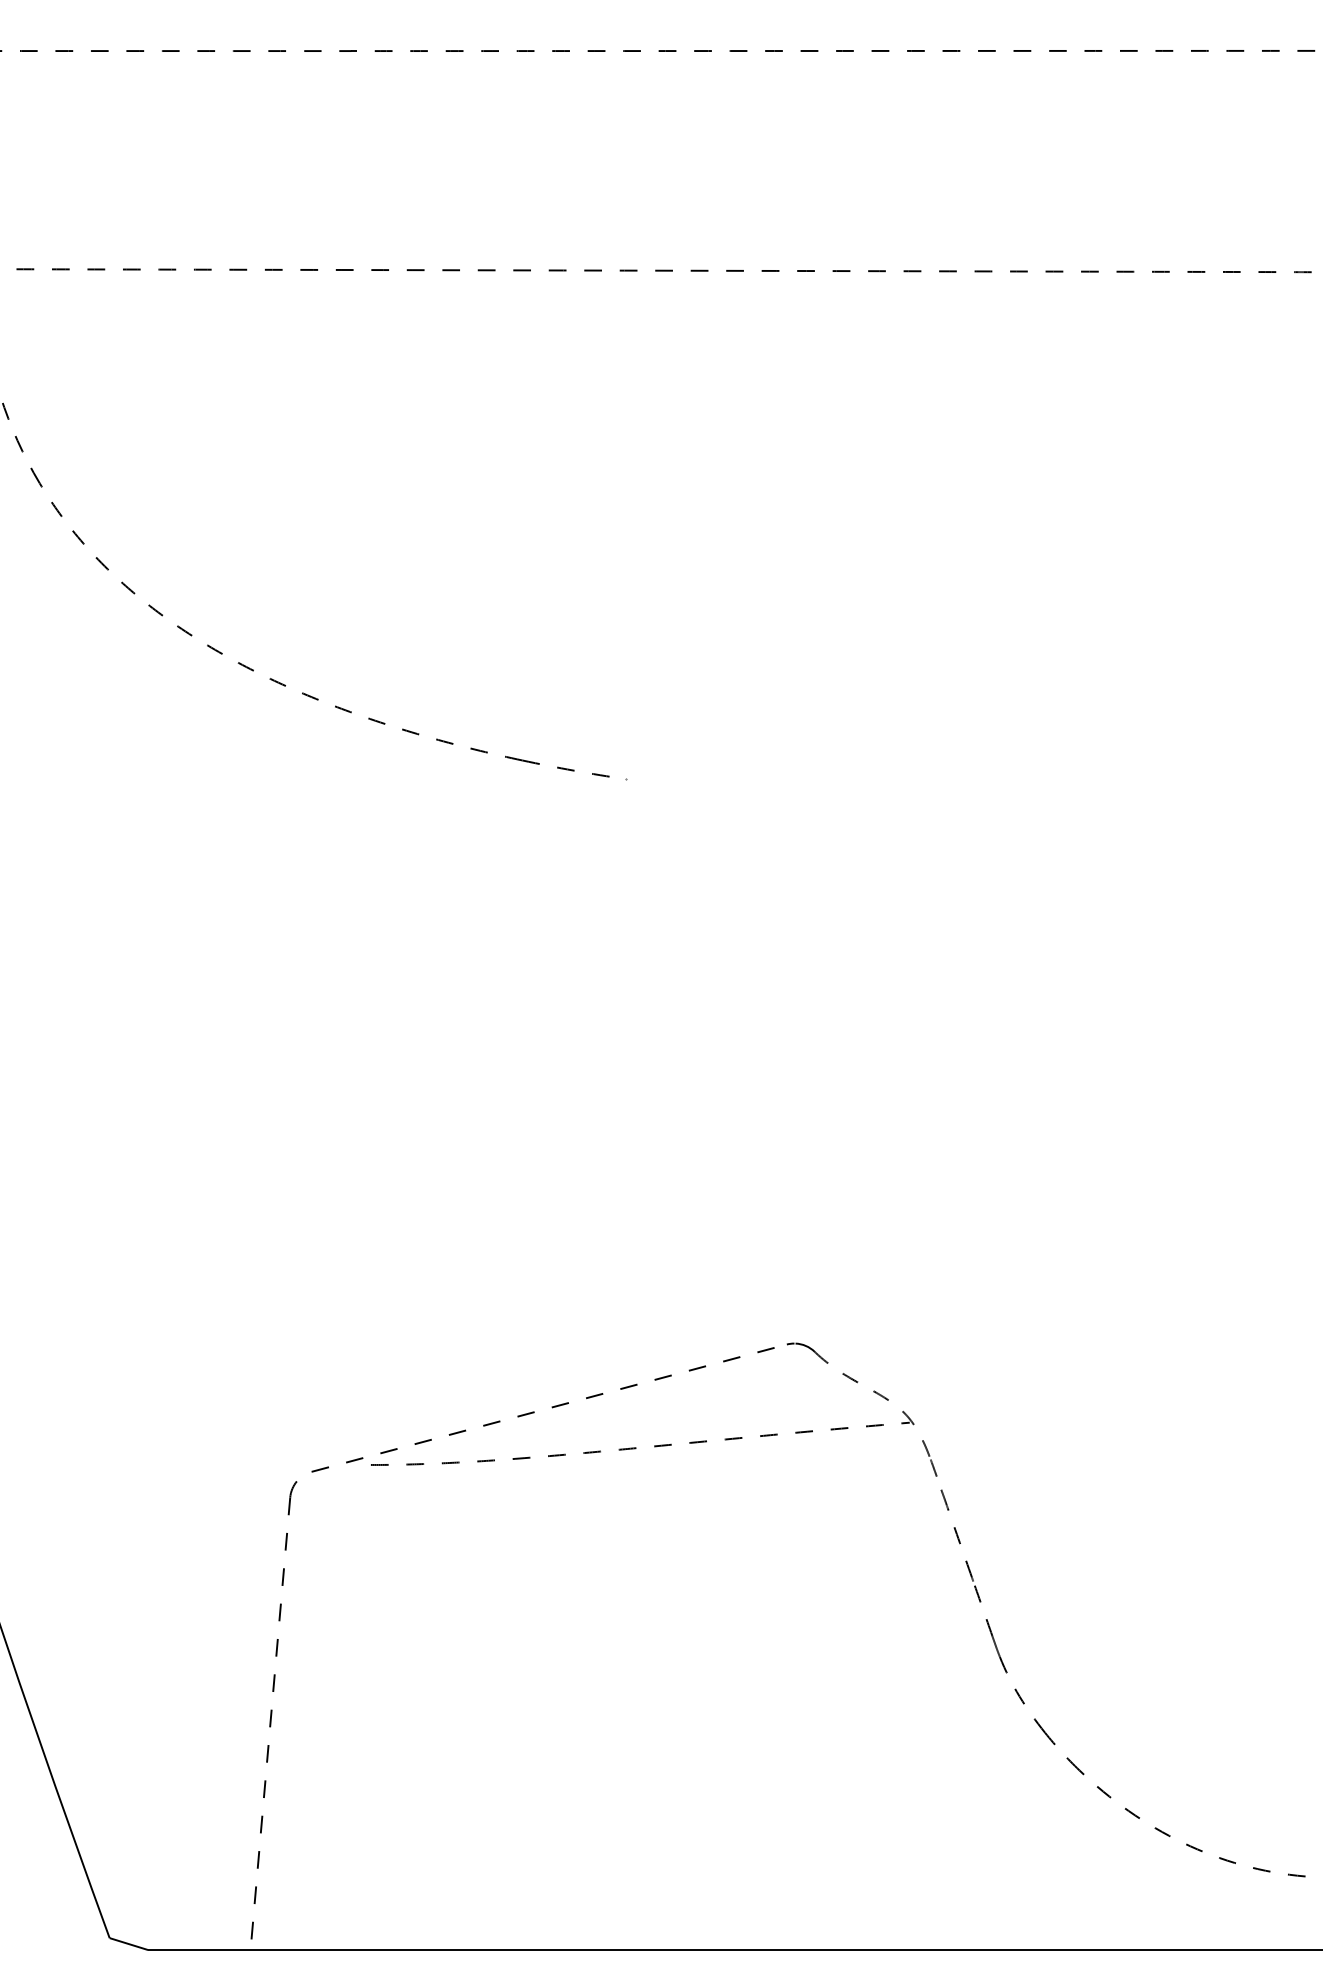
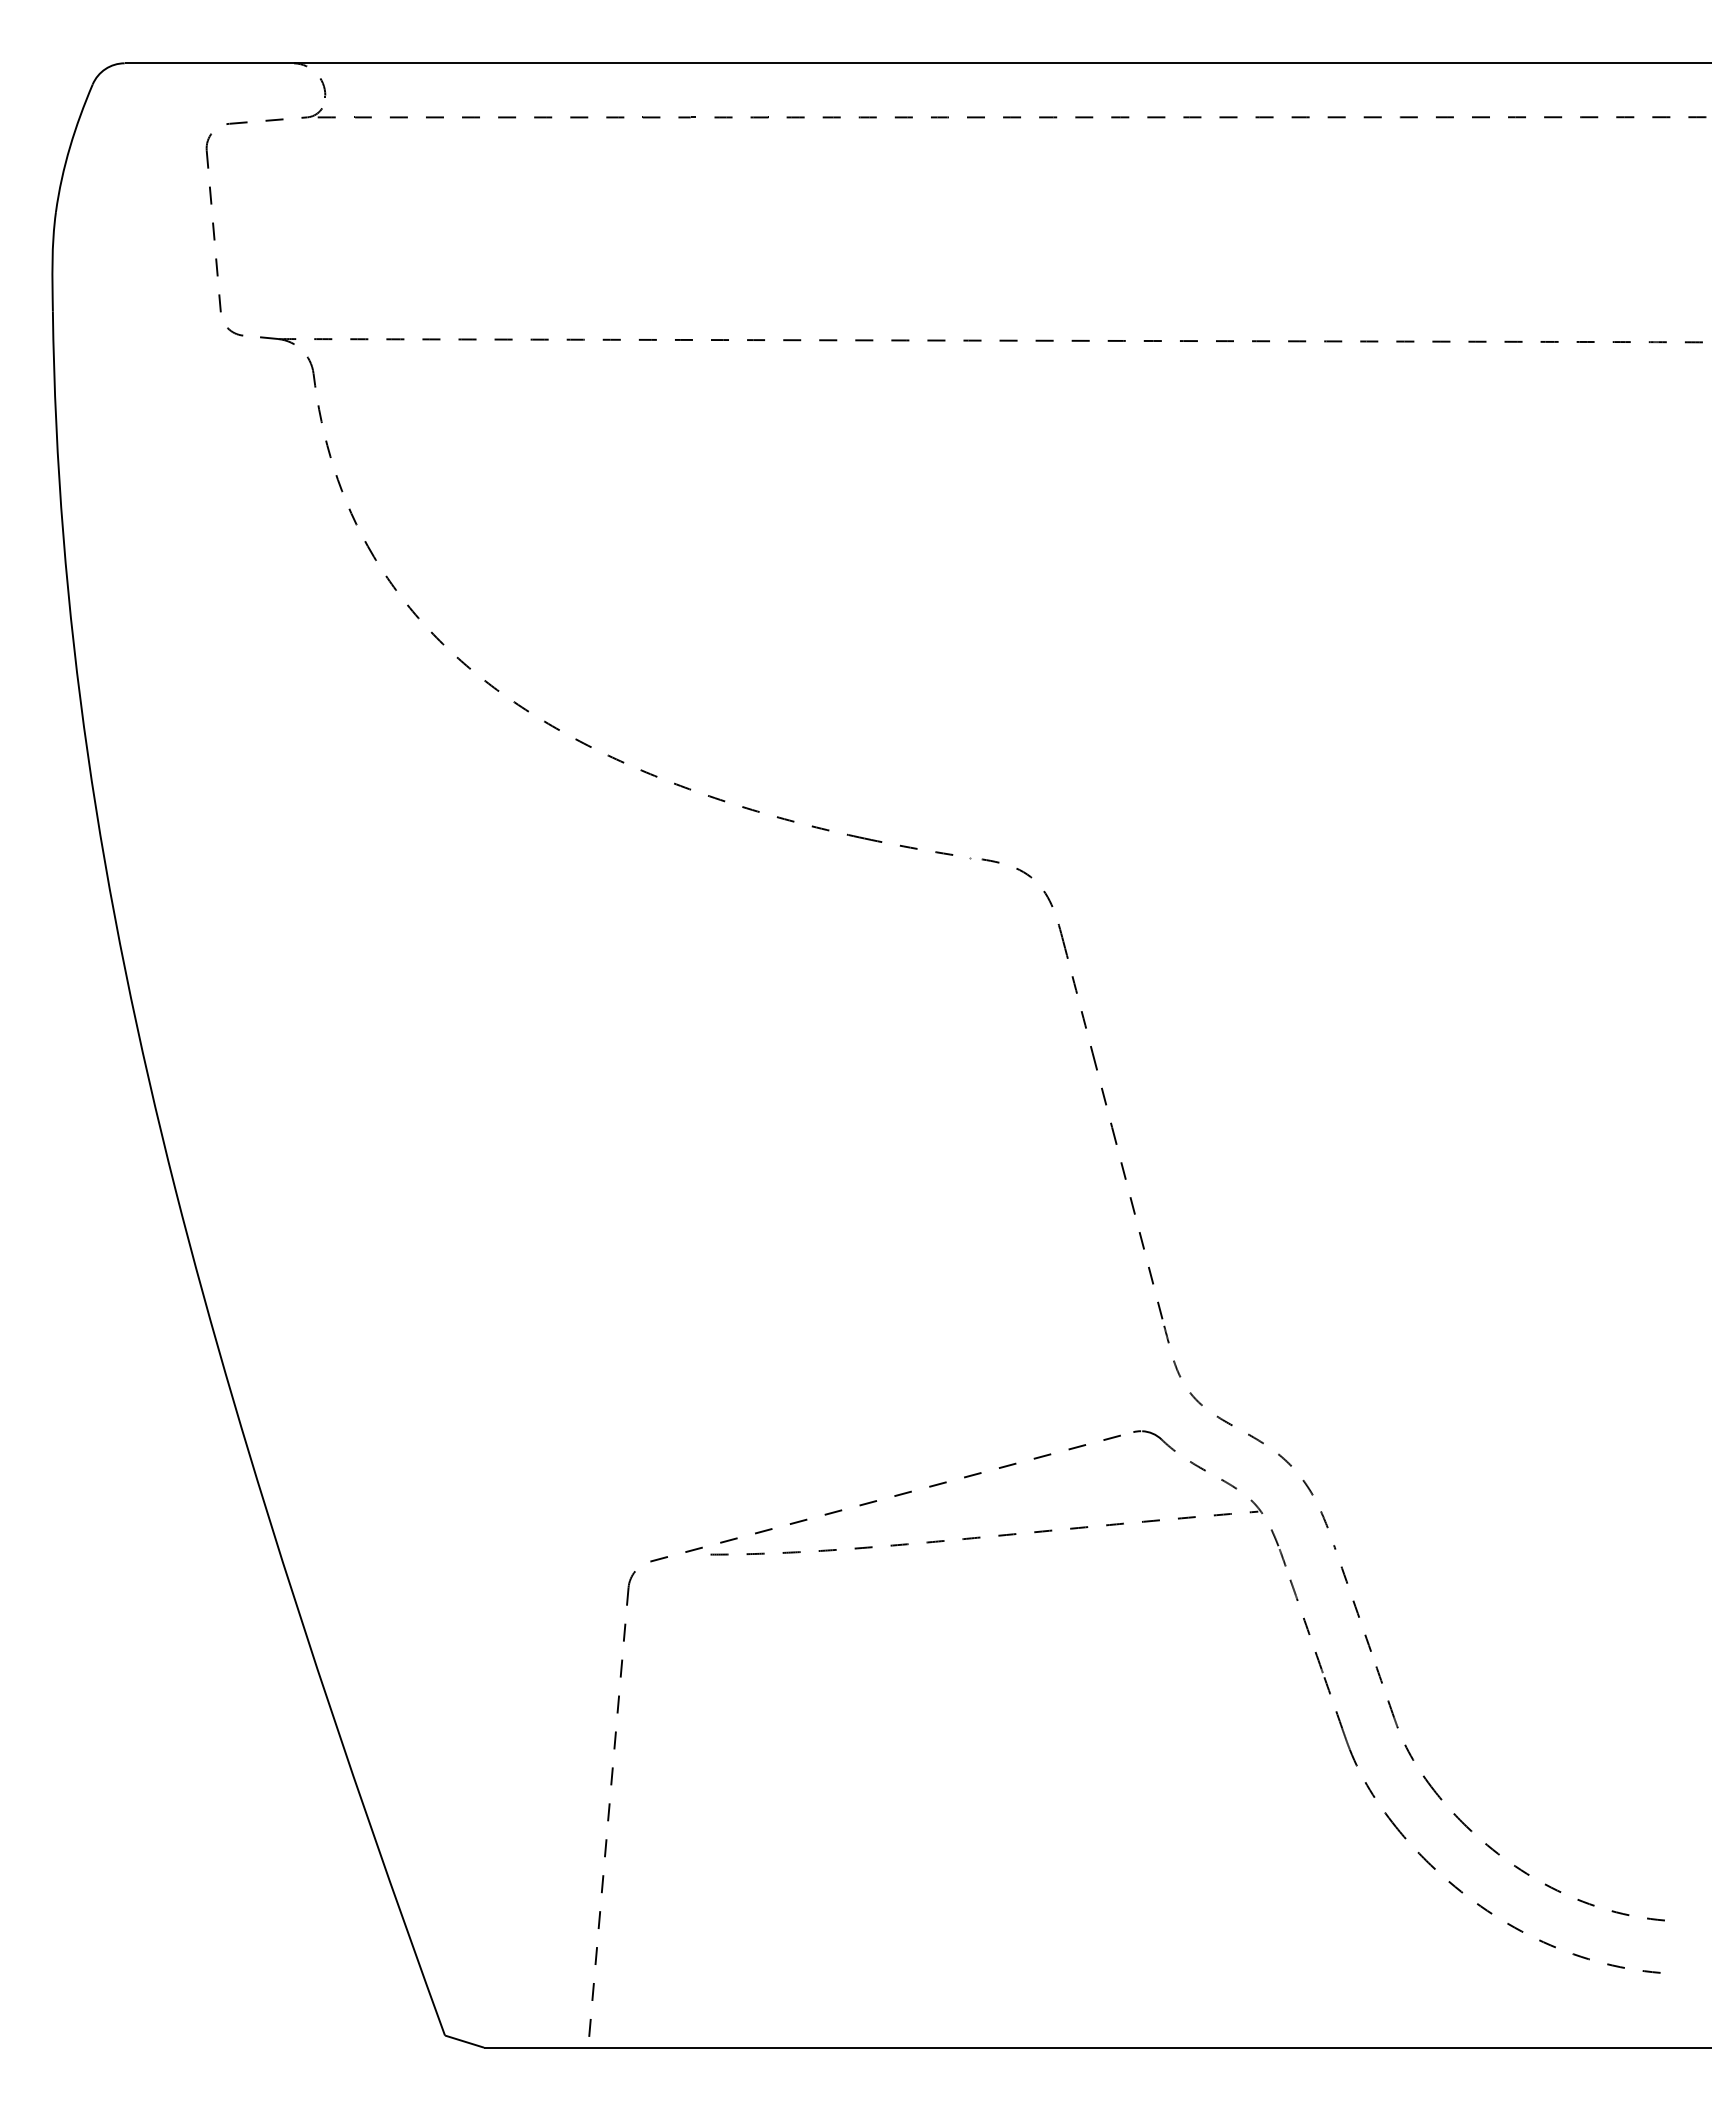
part: (803, 1183) -> (1150, 1268), added
part: (1136, 1750) -> (1488, 1844), added

